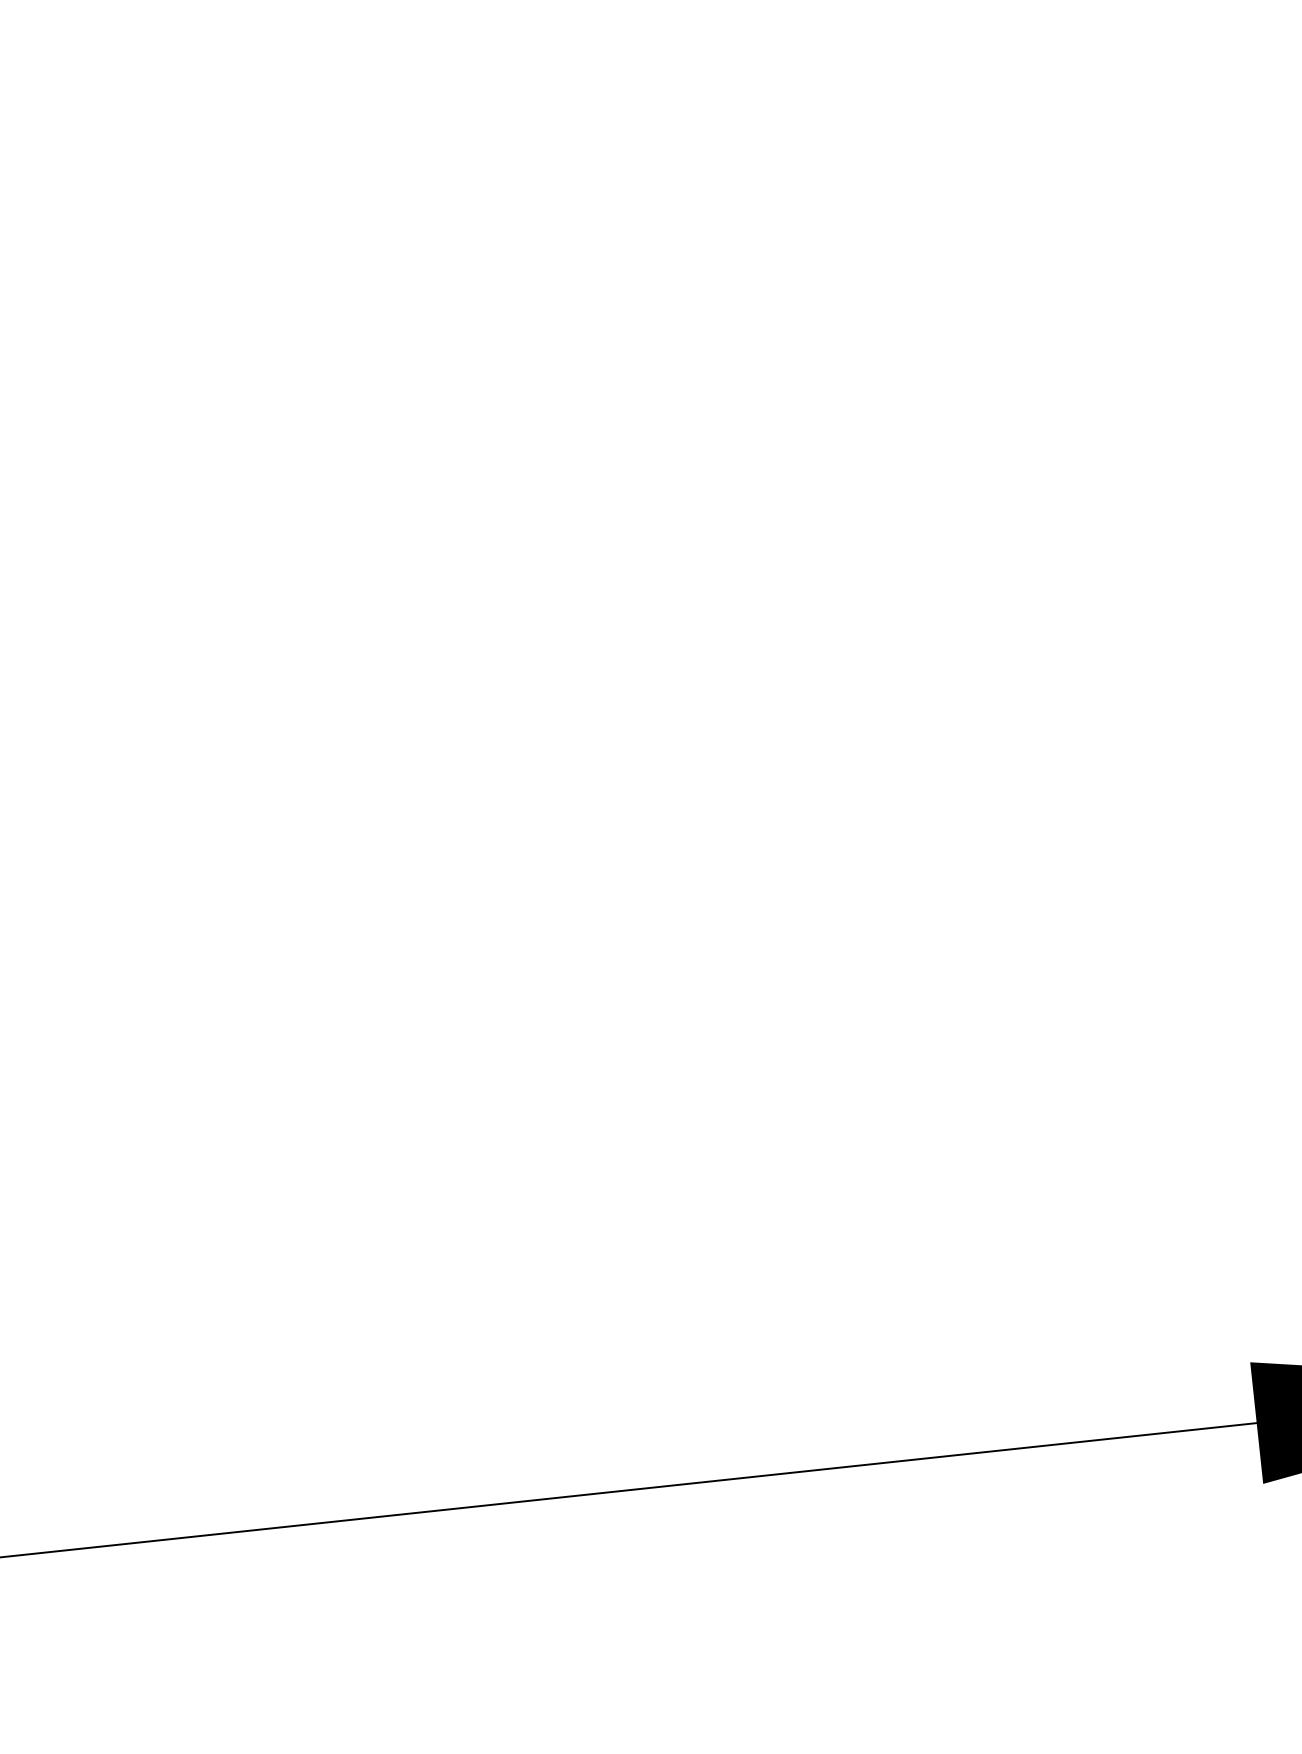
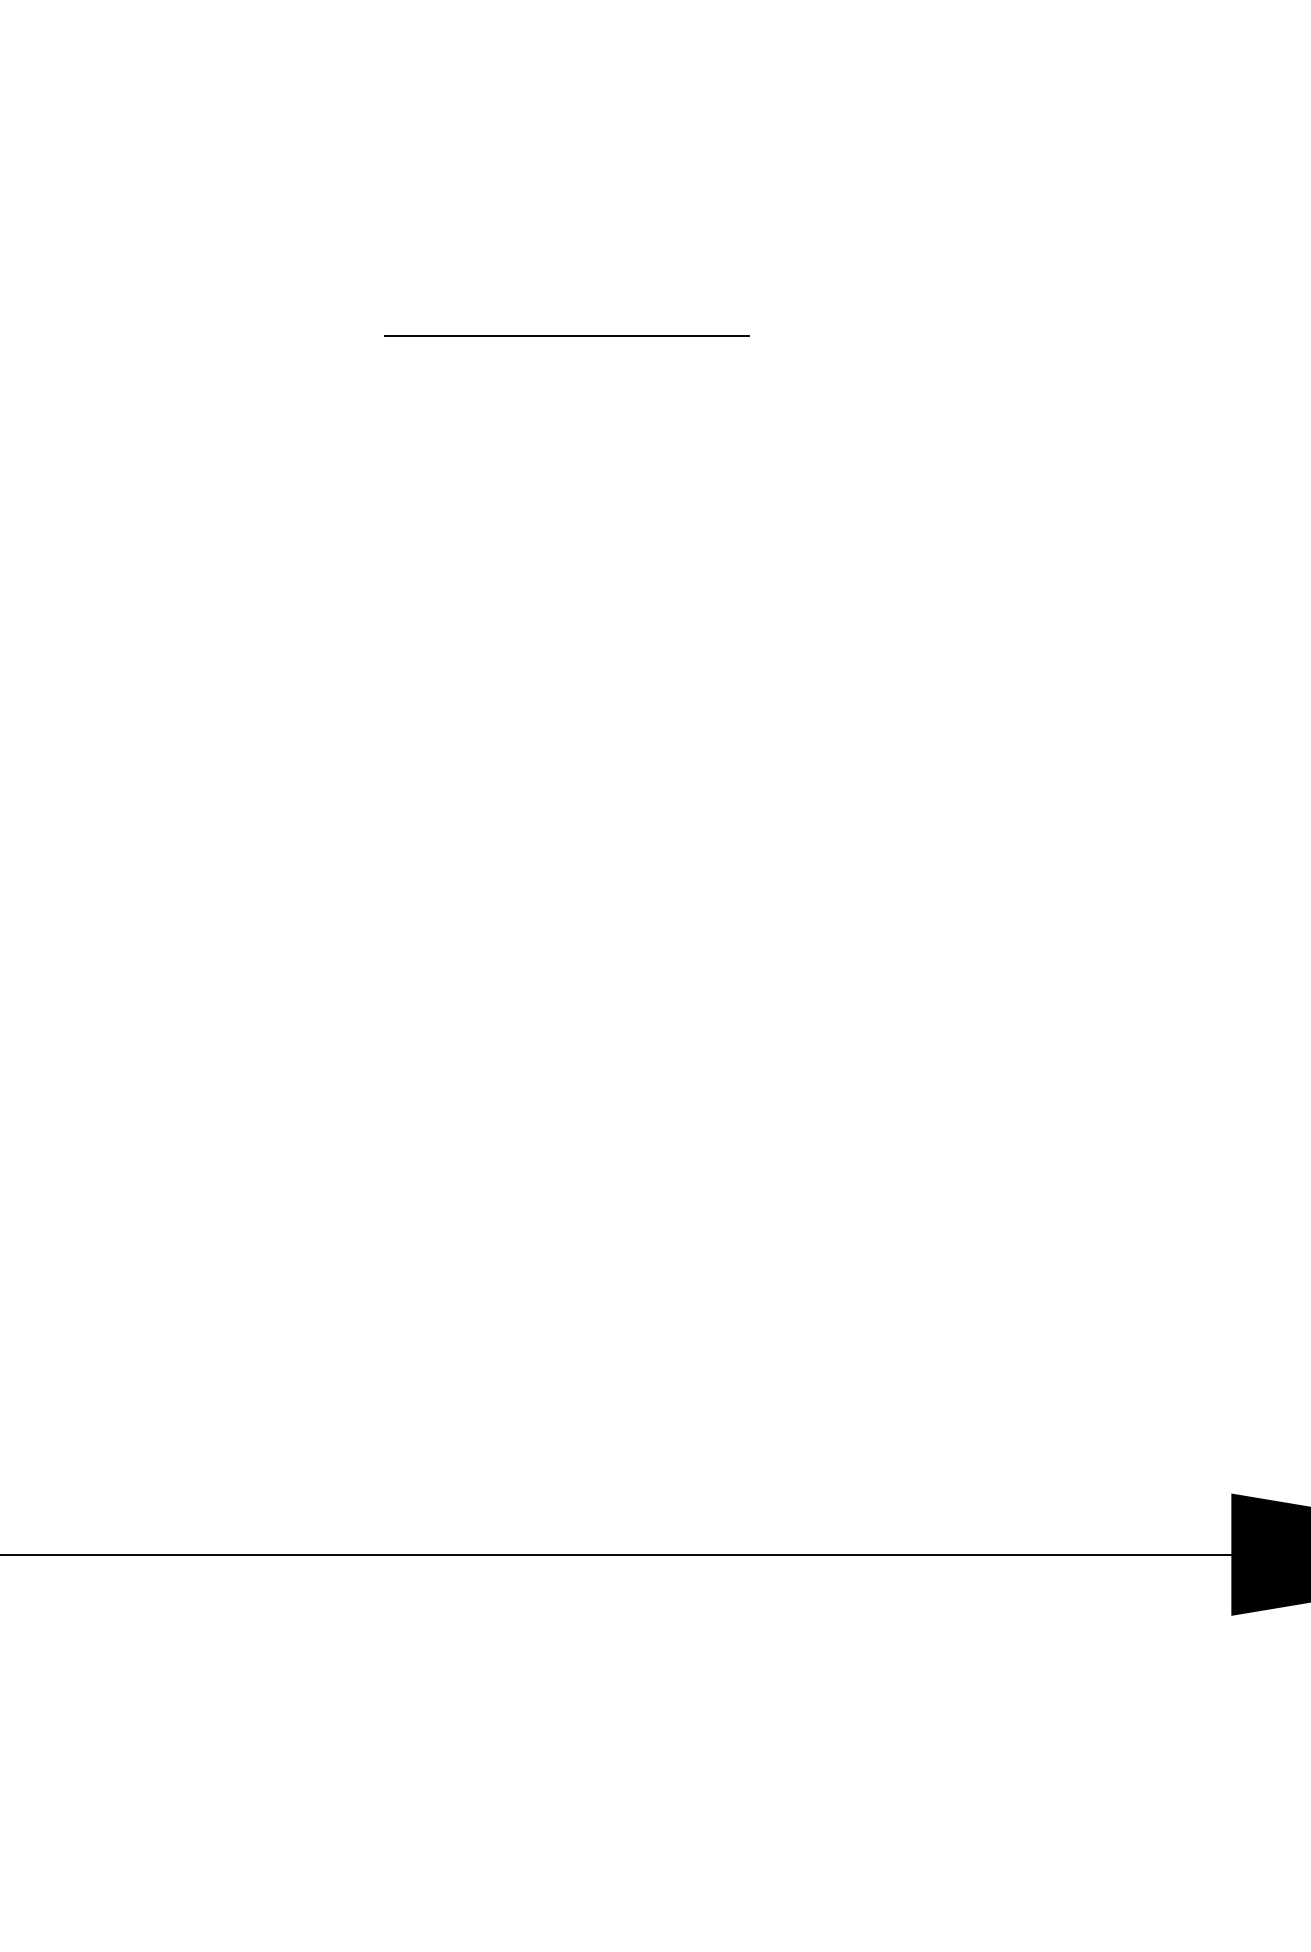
line: (466, 282) -> (566, 336), added

